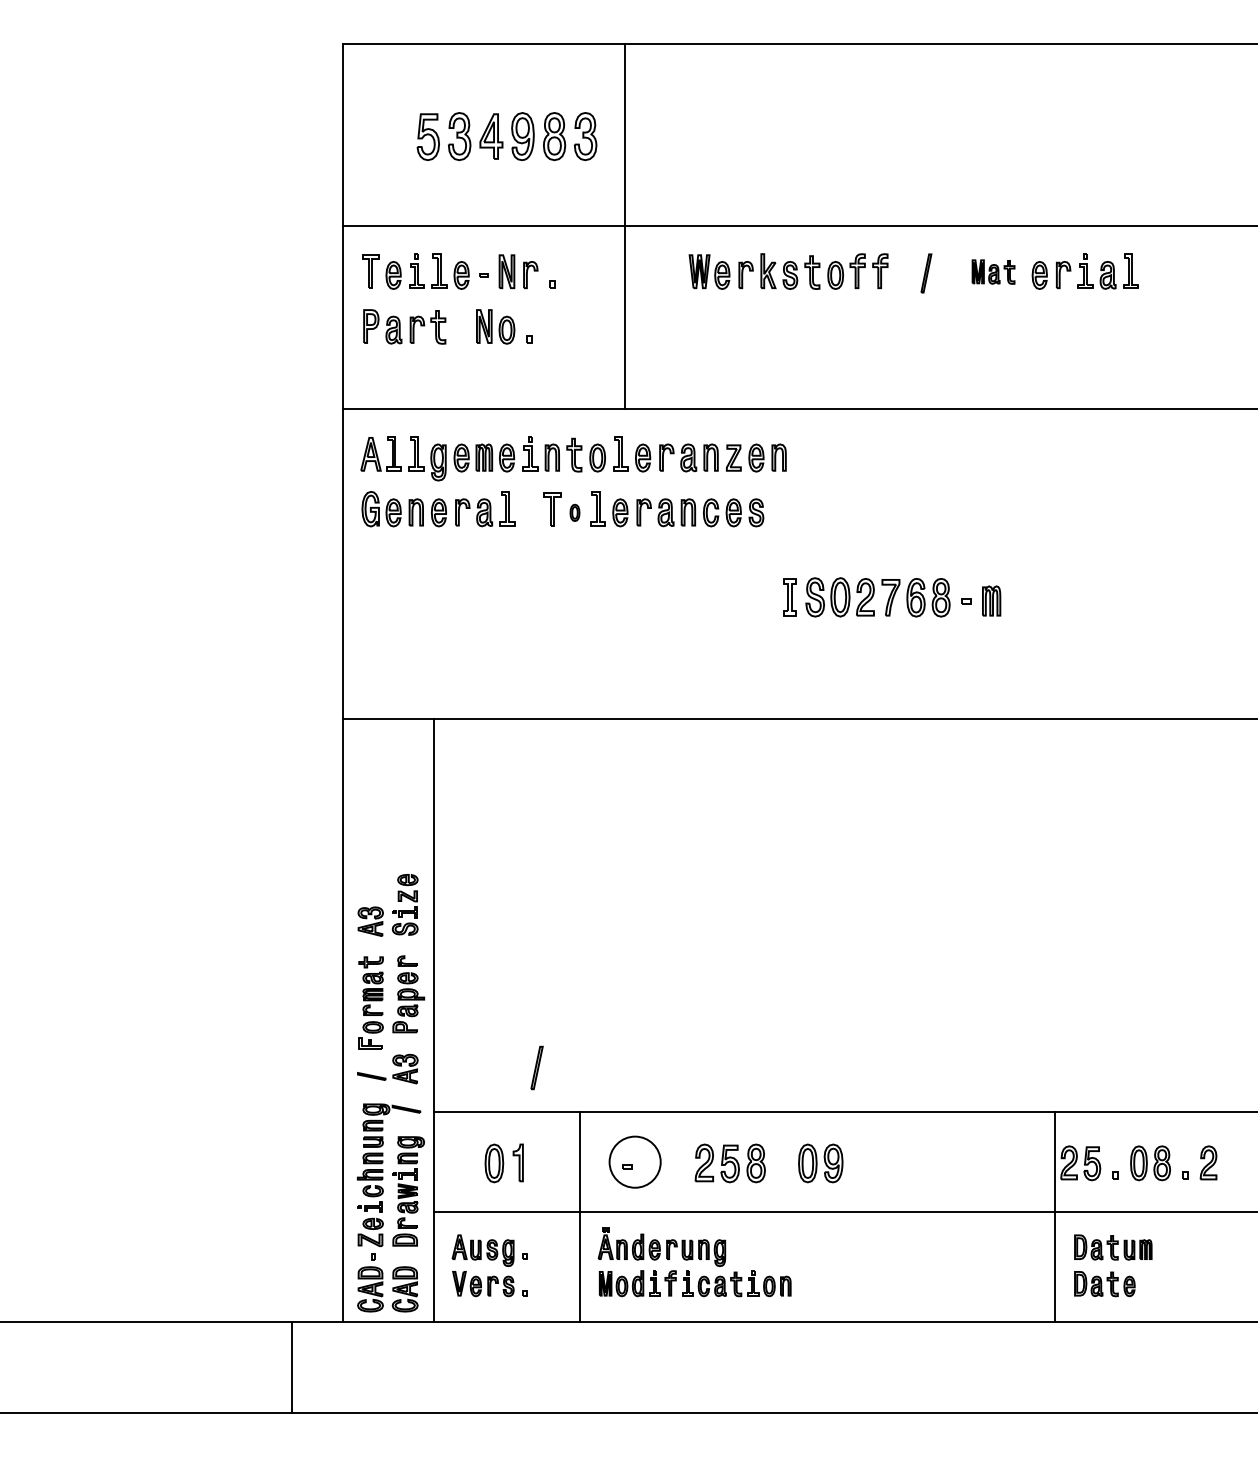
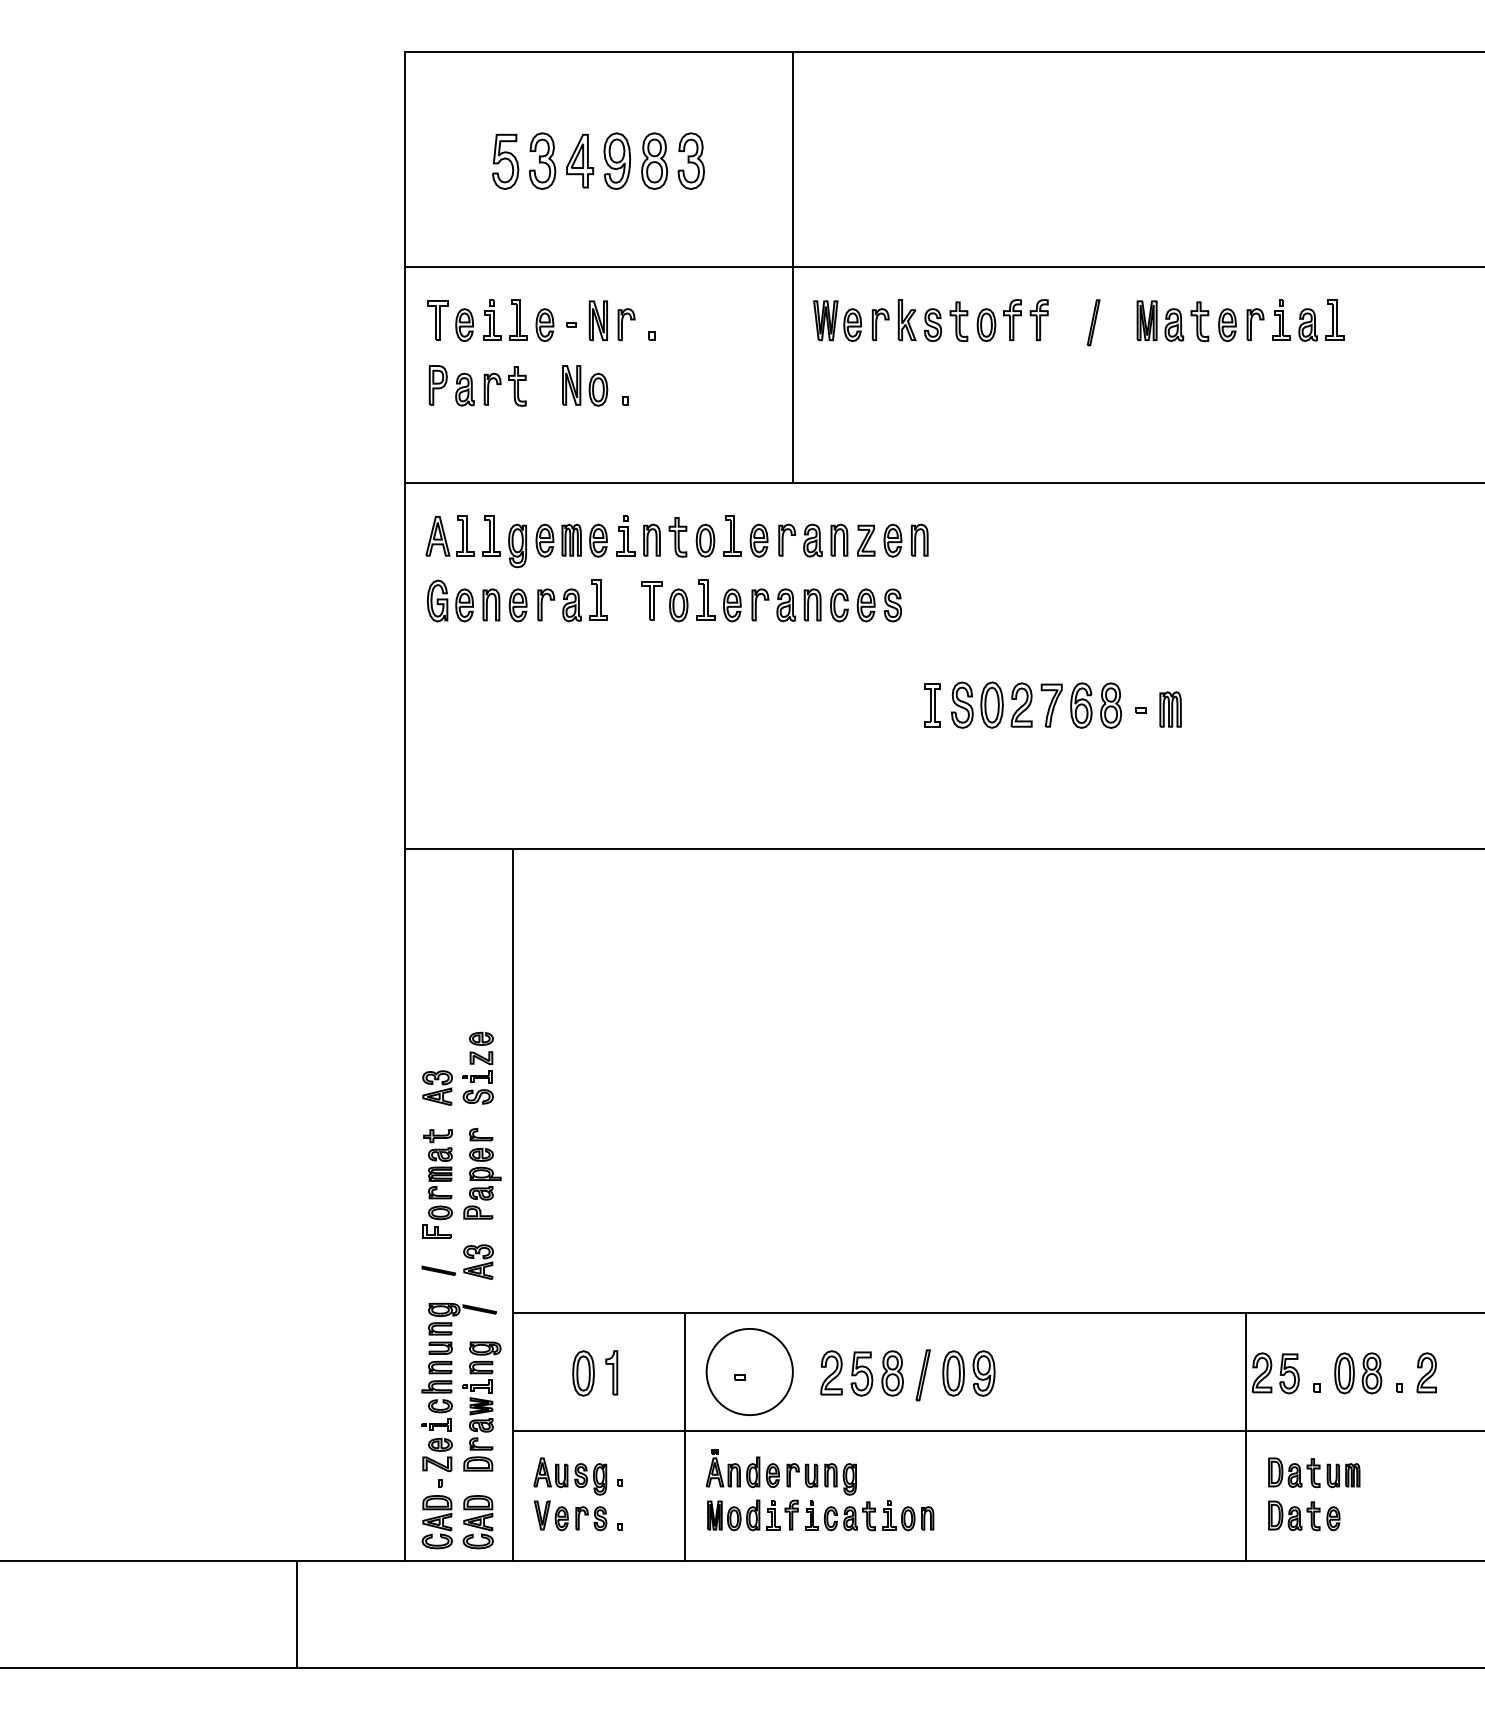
line: (624, 225) -> (792, 266), moved
part: (993, 271) -> (1172, 320), size x1.43
part: (574, 512) -> (678, 604), size x1.67
part: (536, 1067) -> (922, 1374), moved
circle: (634, 1161) -> (748, 1371), size x1.43
line: (291, 1367) -> (296, 1614), moved

